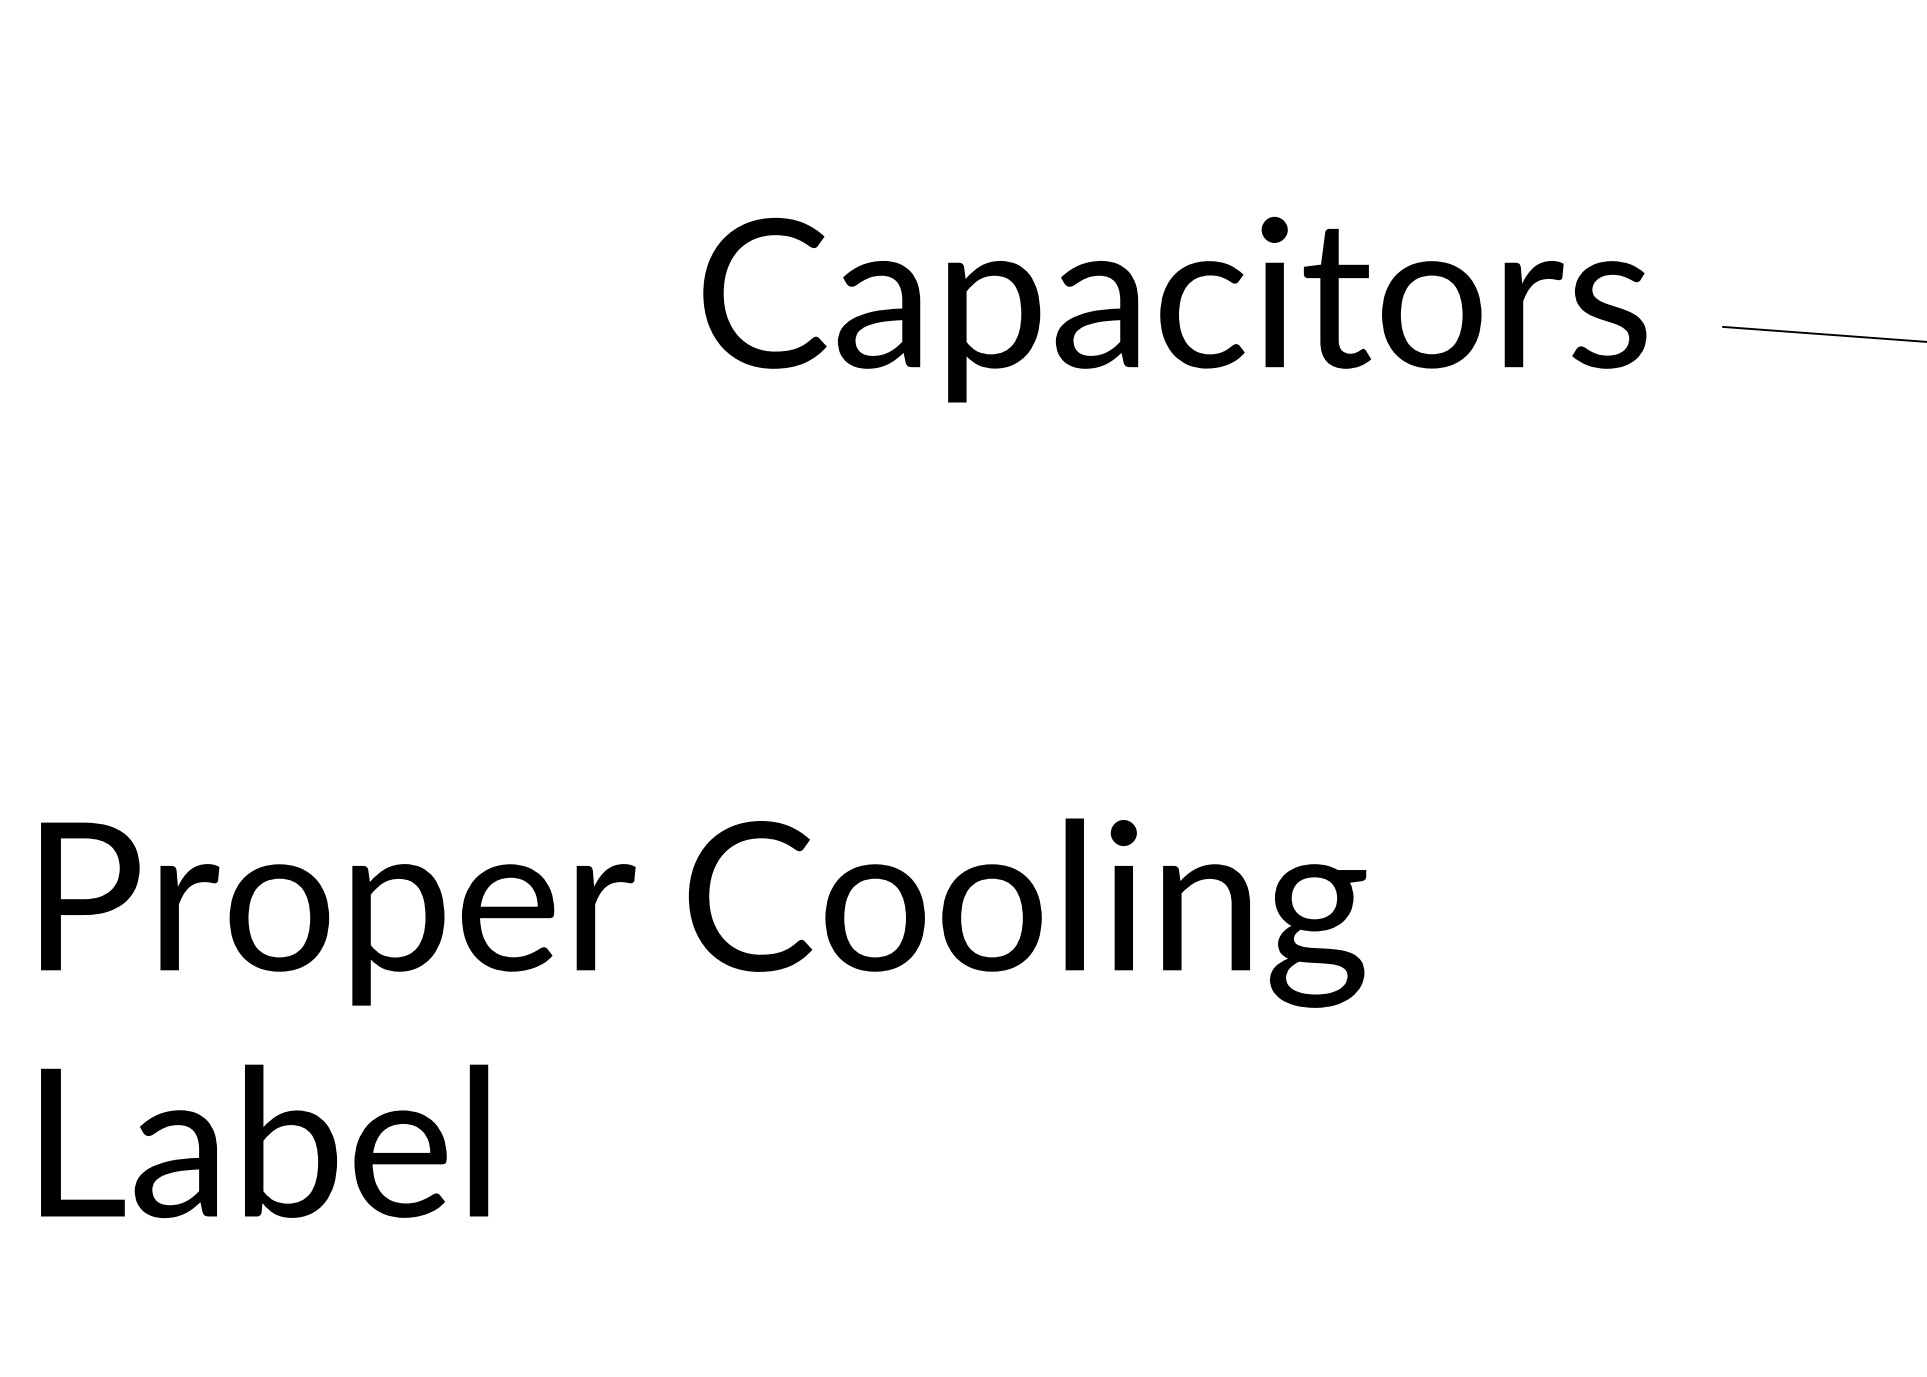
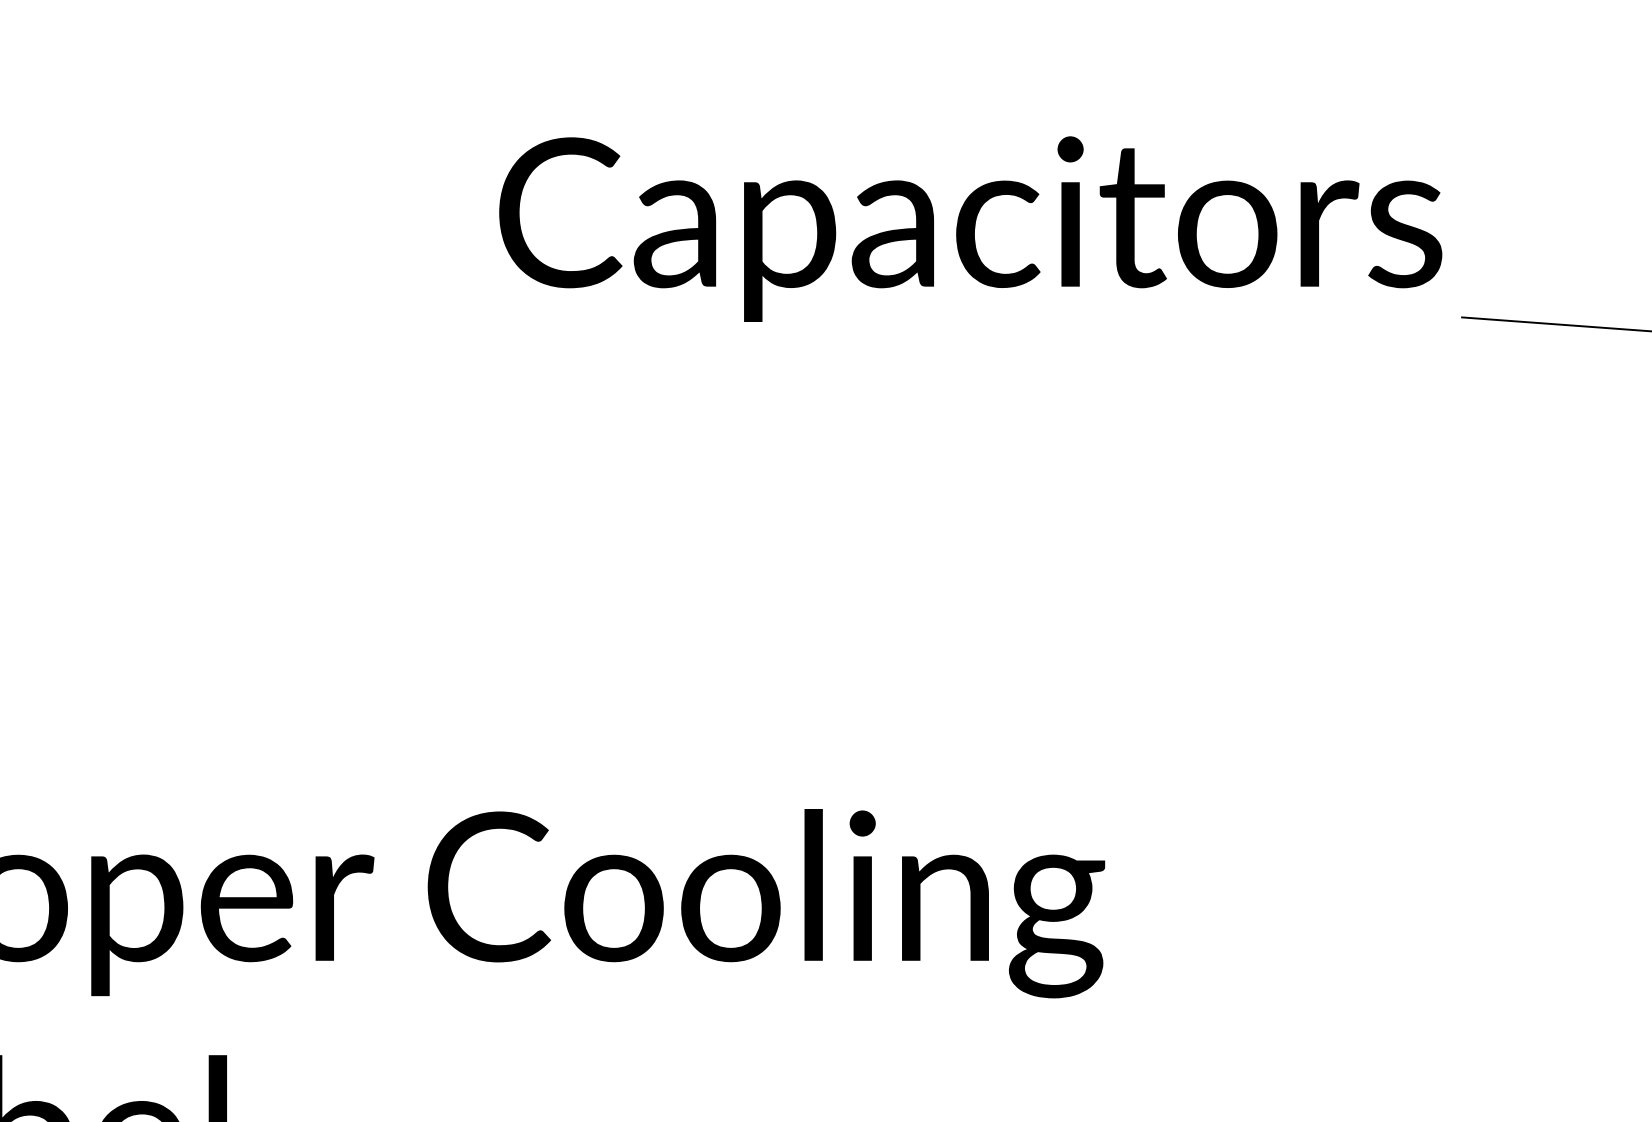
text: (1174, 309) -> (970, 228), moved

